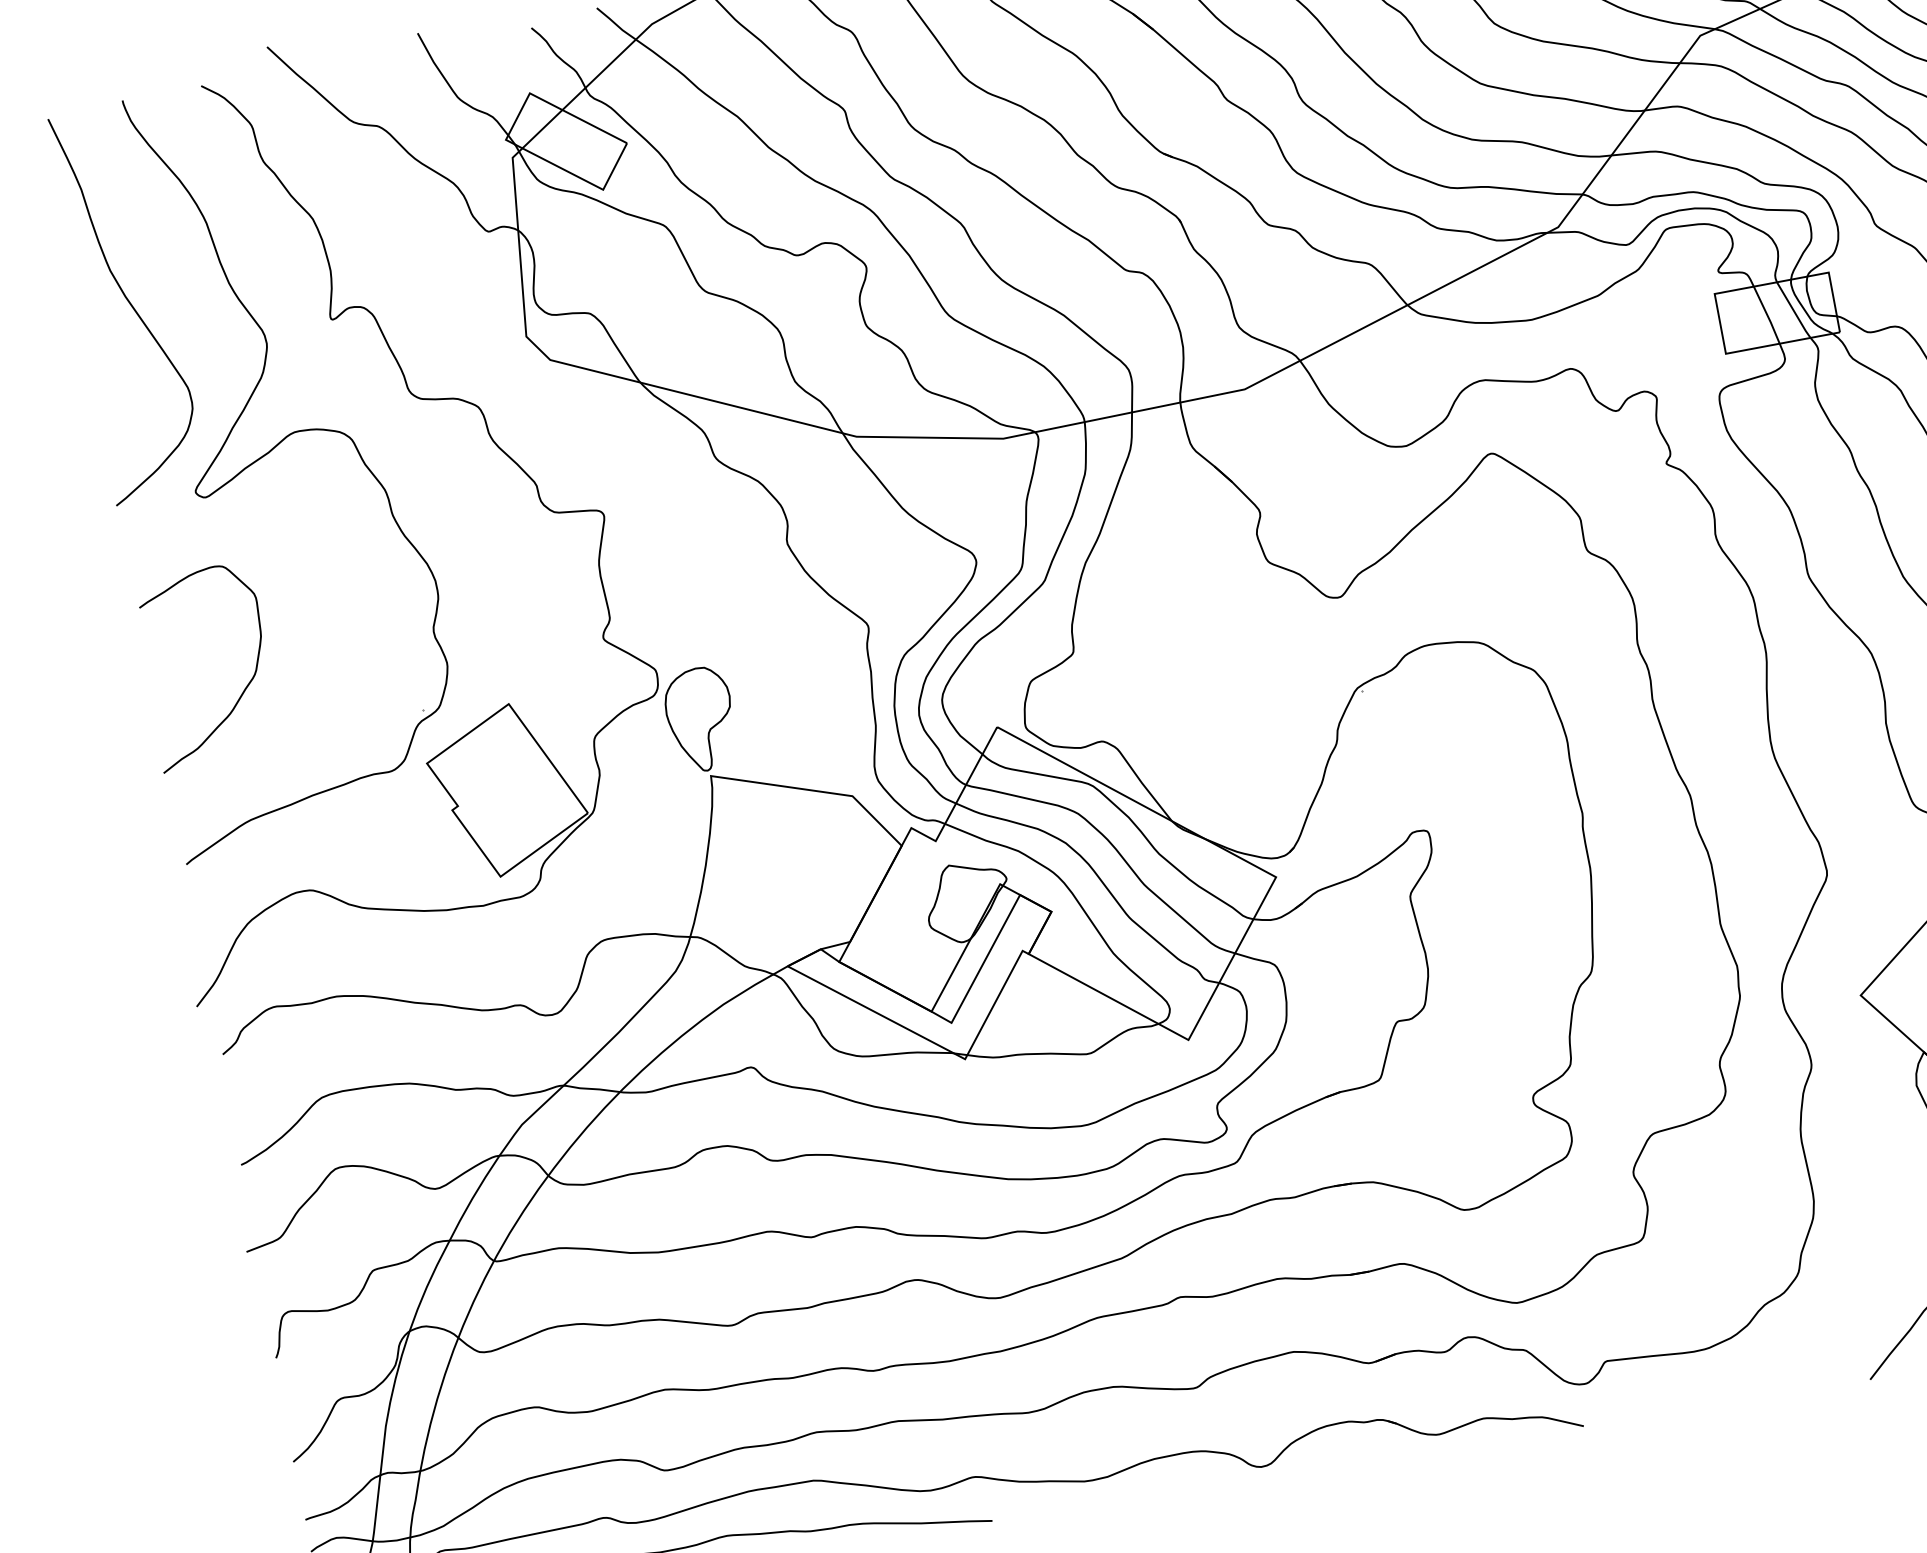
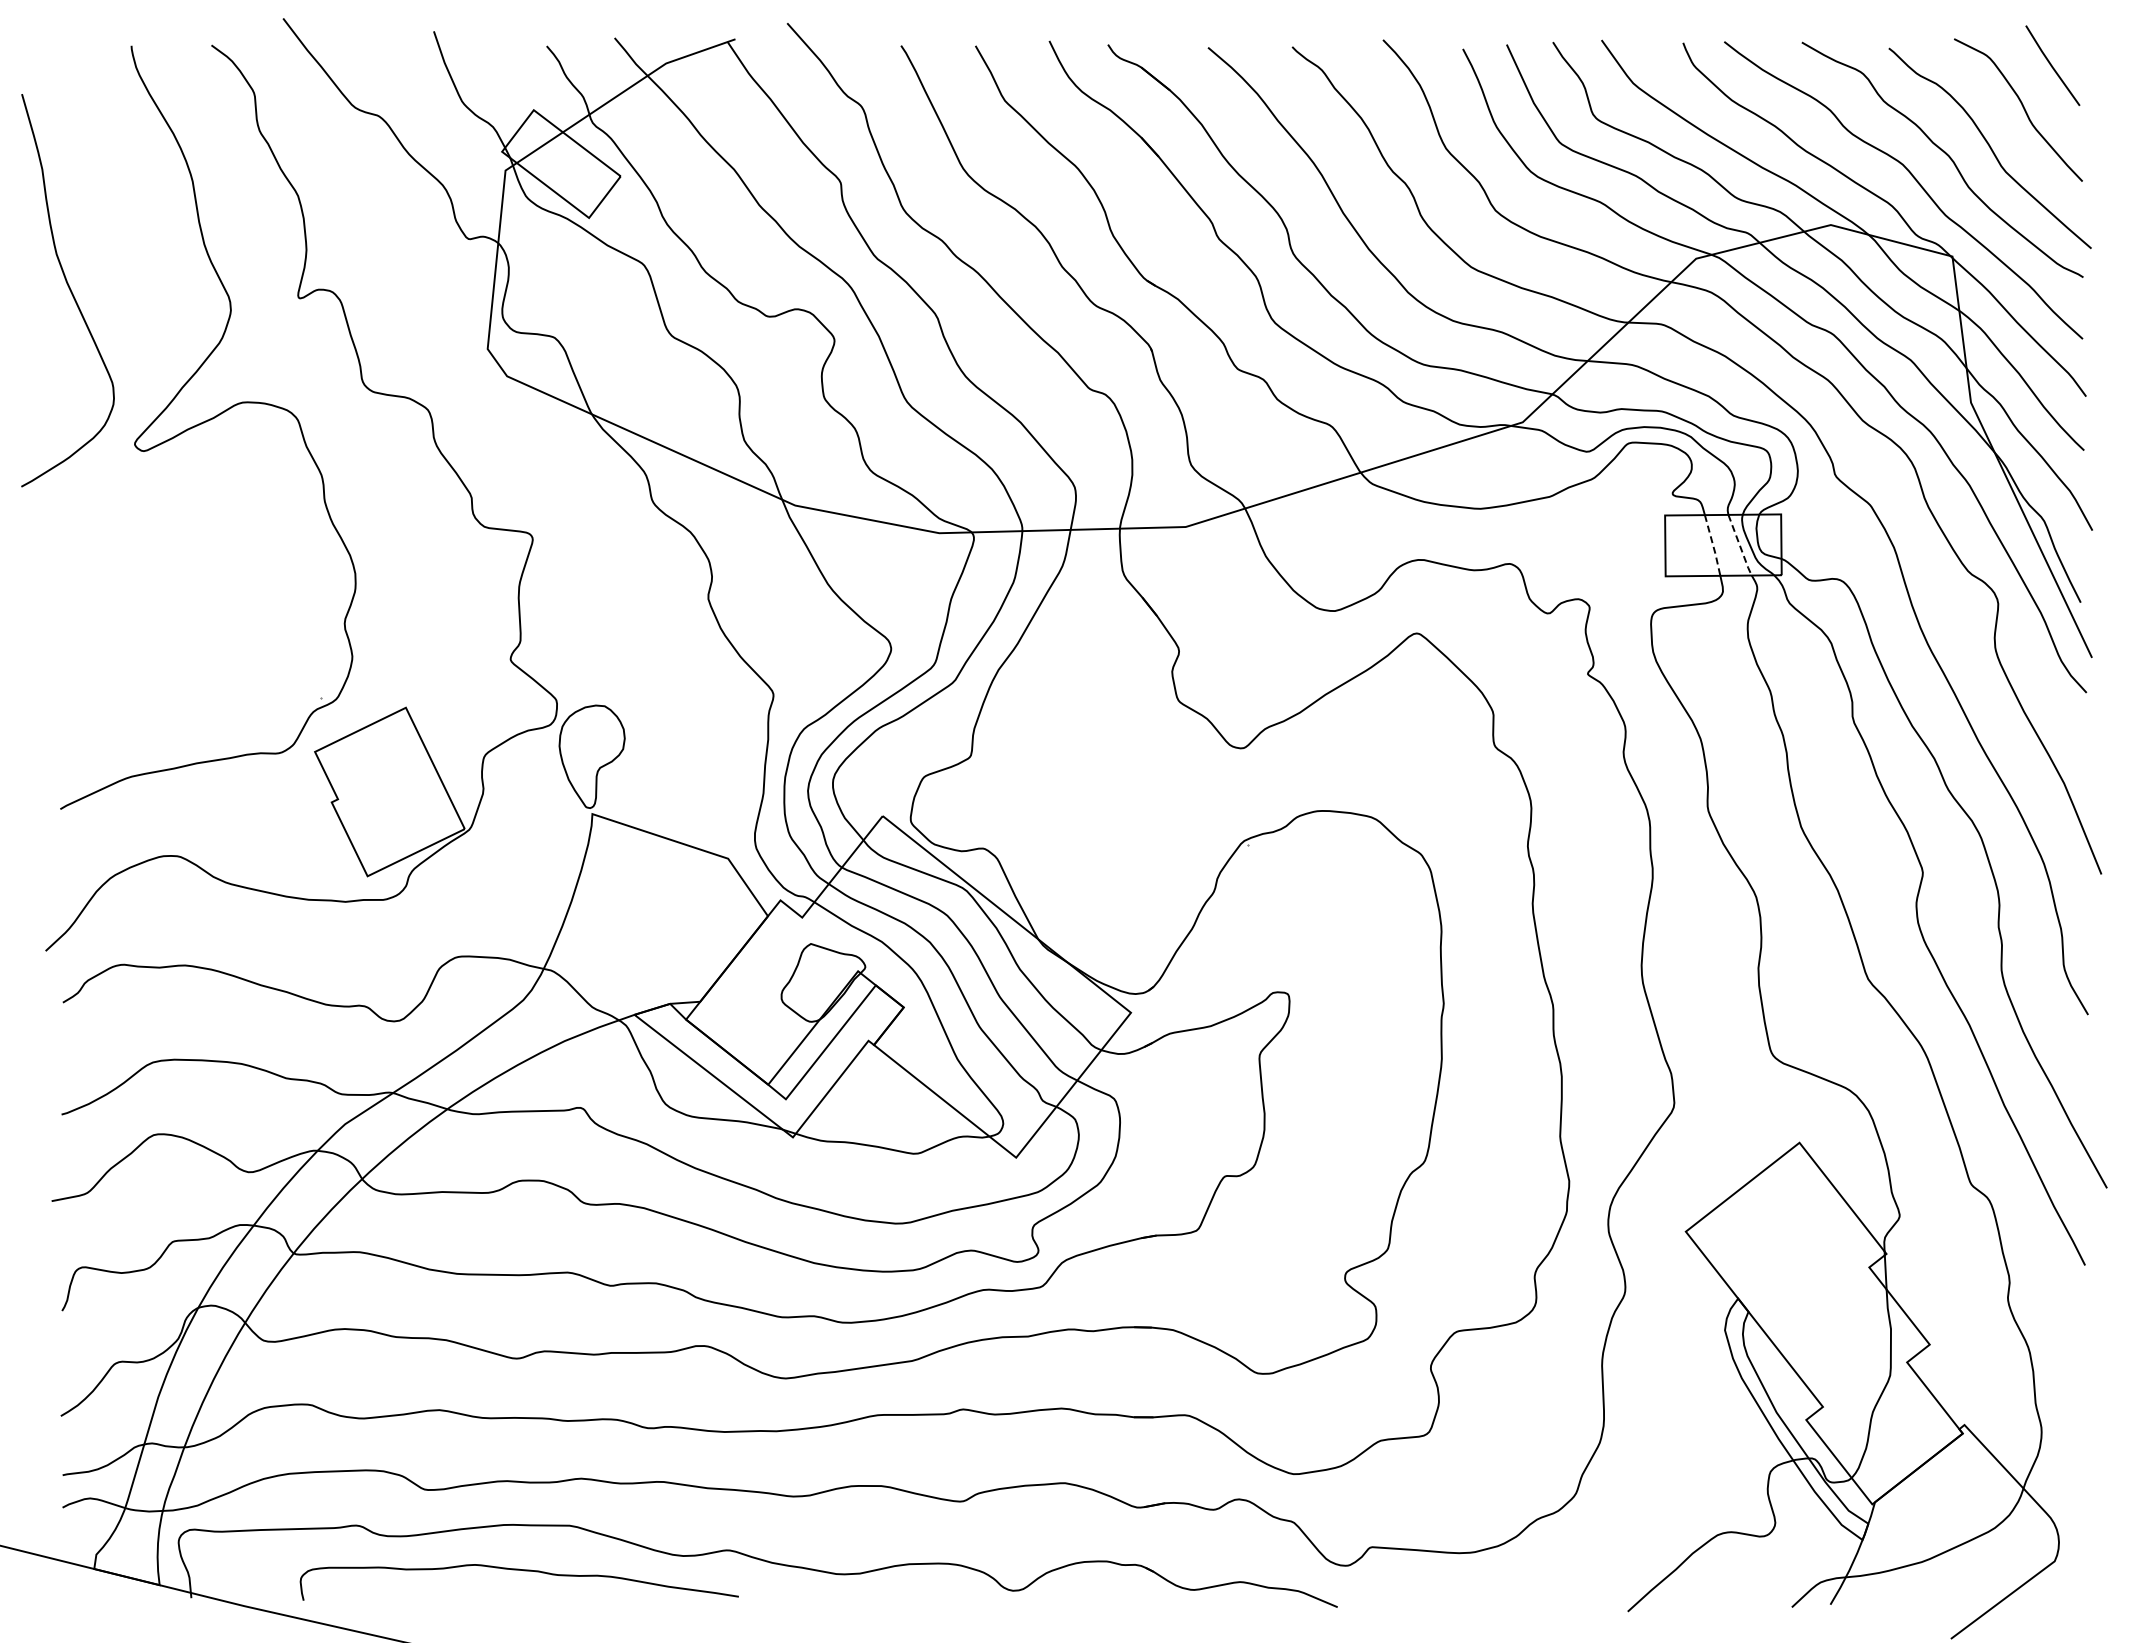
curve: (129, 304) -> (69, 290), moved
line: (1794, 311) -> (1740, 546), solid -> dashed
line: (1767, 315) -> (1713, 545), solid -> dashed
curve: (242, 691) -> (146, 648), removed

